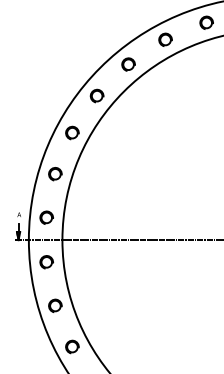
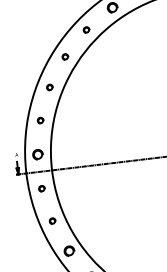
part: (128, 64) -> (86, 30), size x0.6
part: (96, 95) -> (64, 56), size x0.6
part: (72, 132) -> (49, 87), size x0.6
part: (55, 174) -> (40, 120), size x0.6
part: (46, 262) -> (41, 188), size x0.6
part: (55, 305) -> (52, 221), size x0.6

